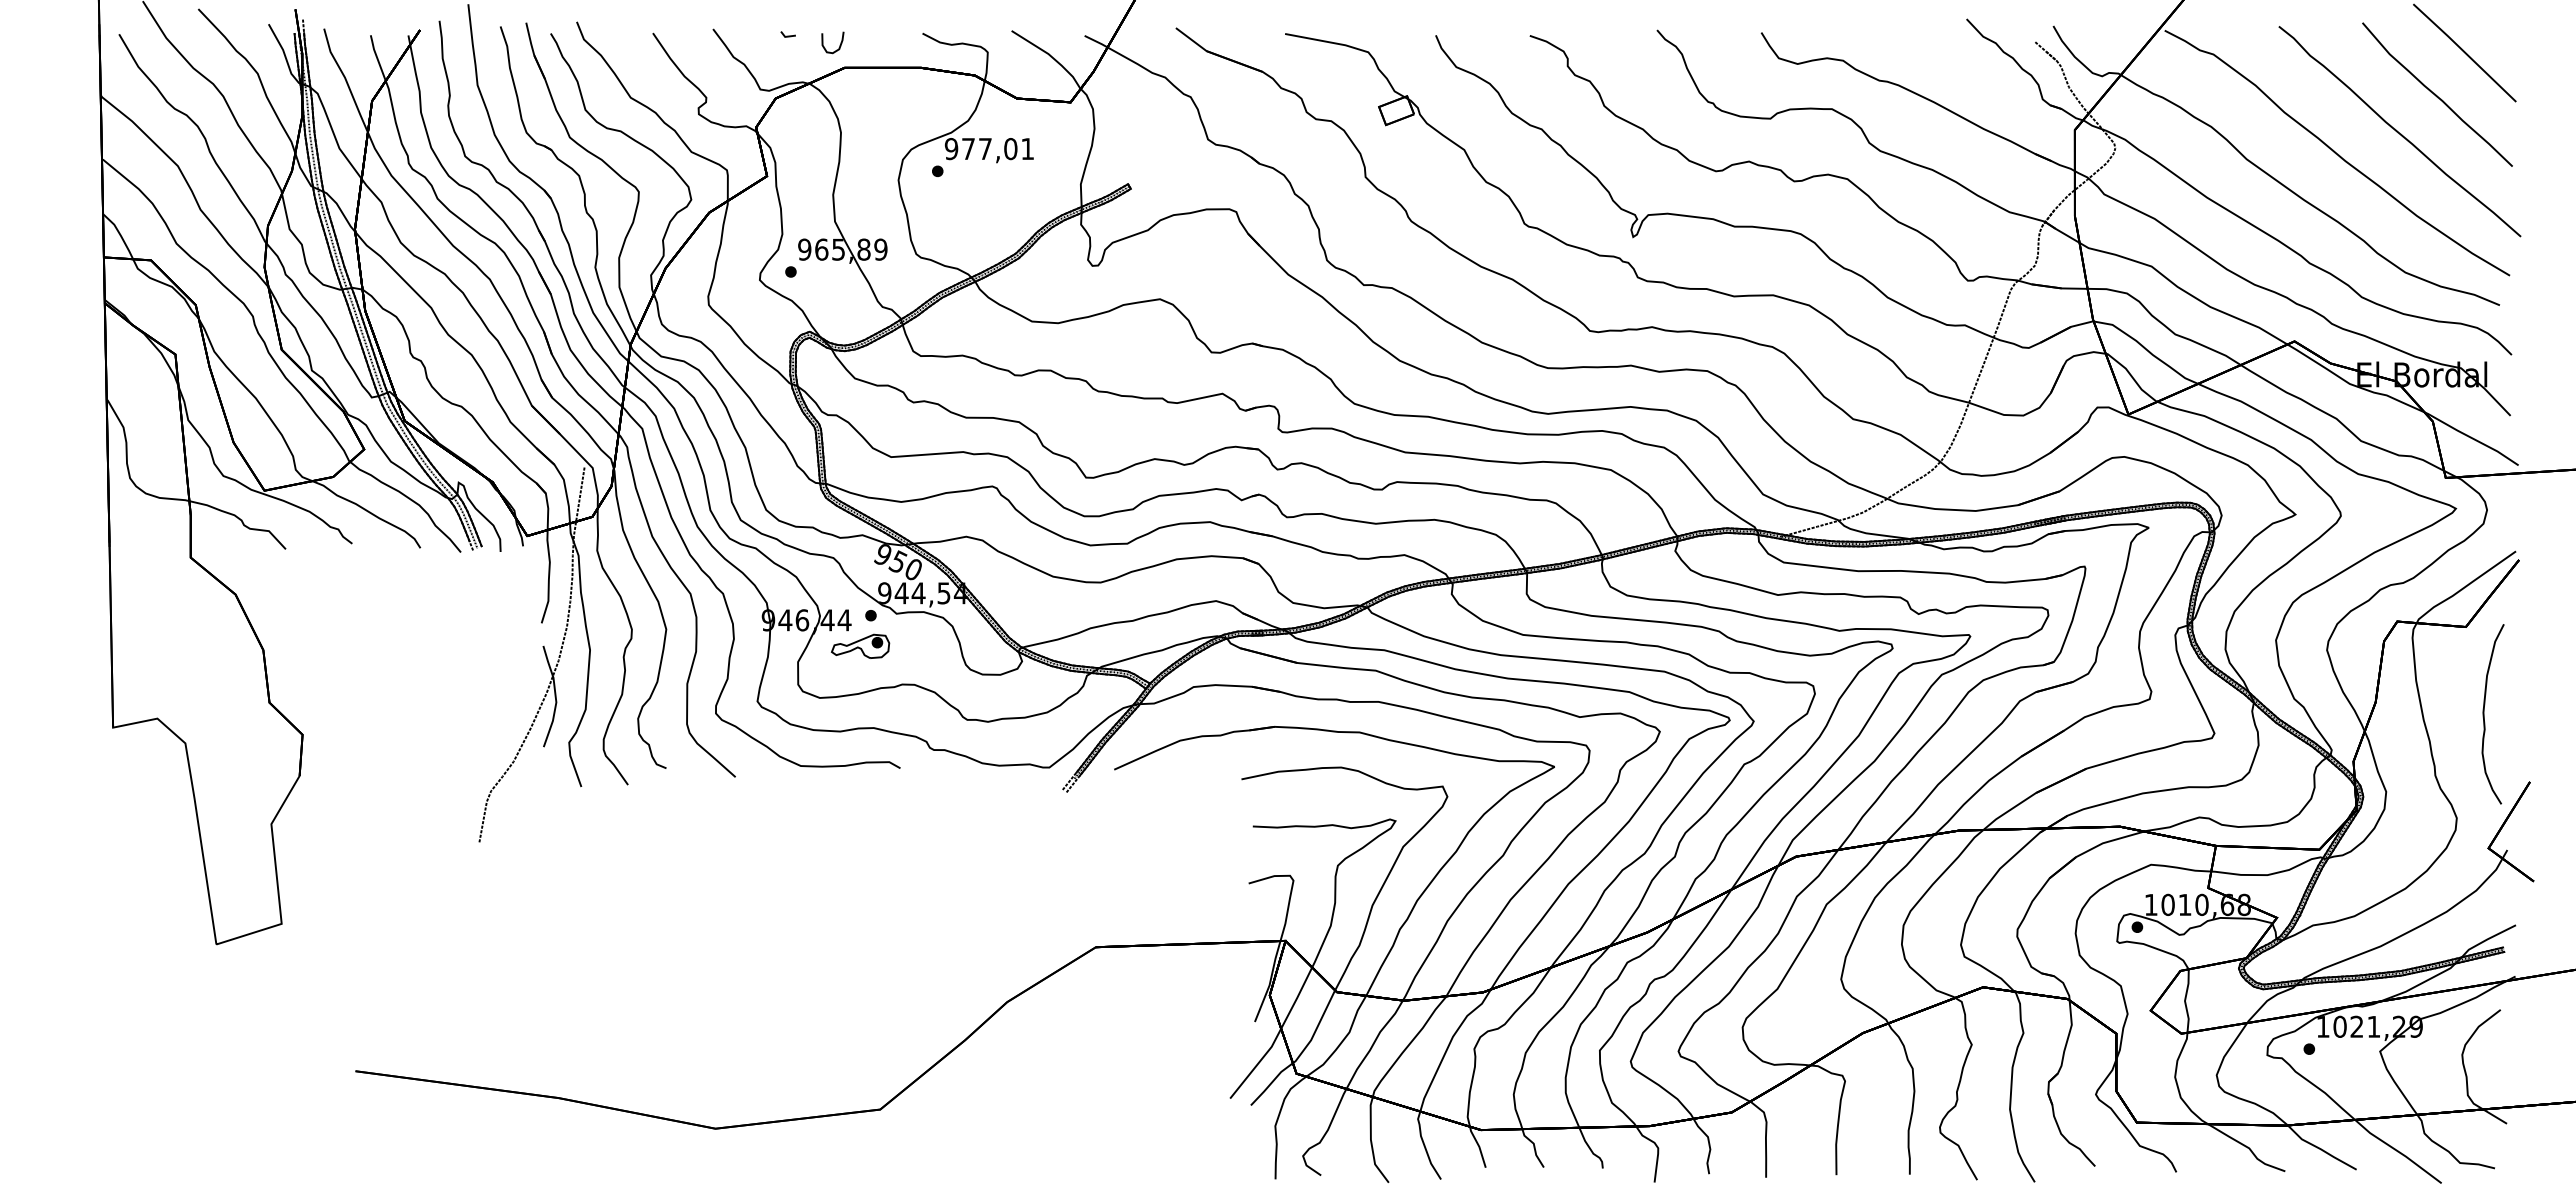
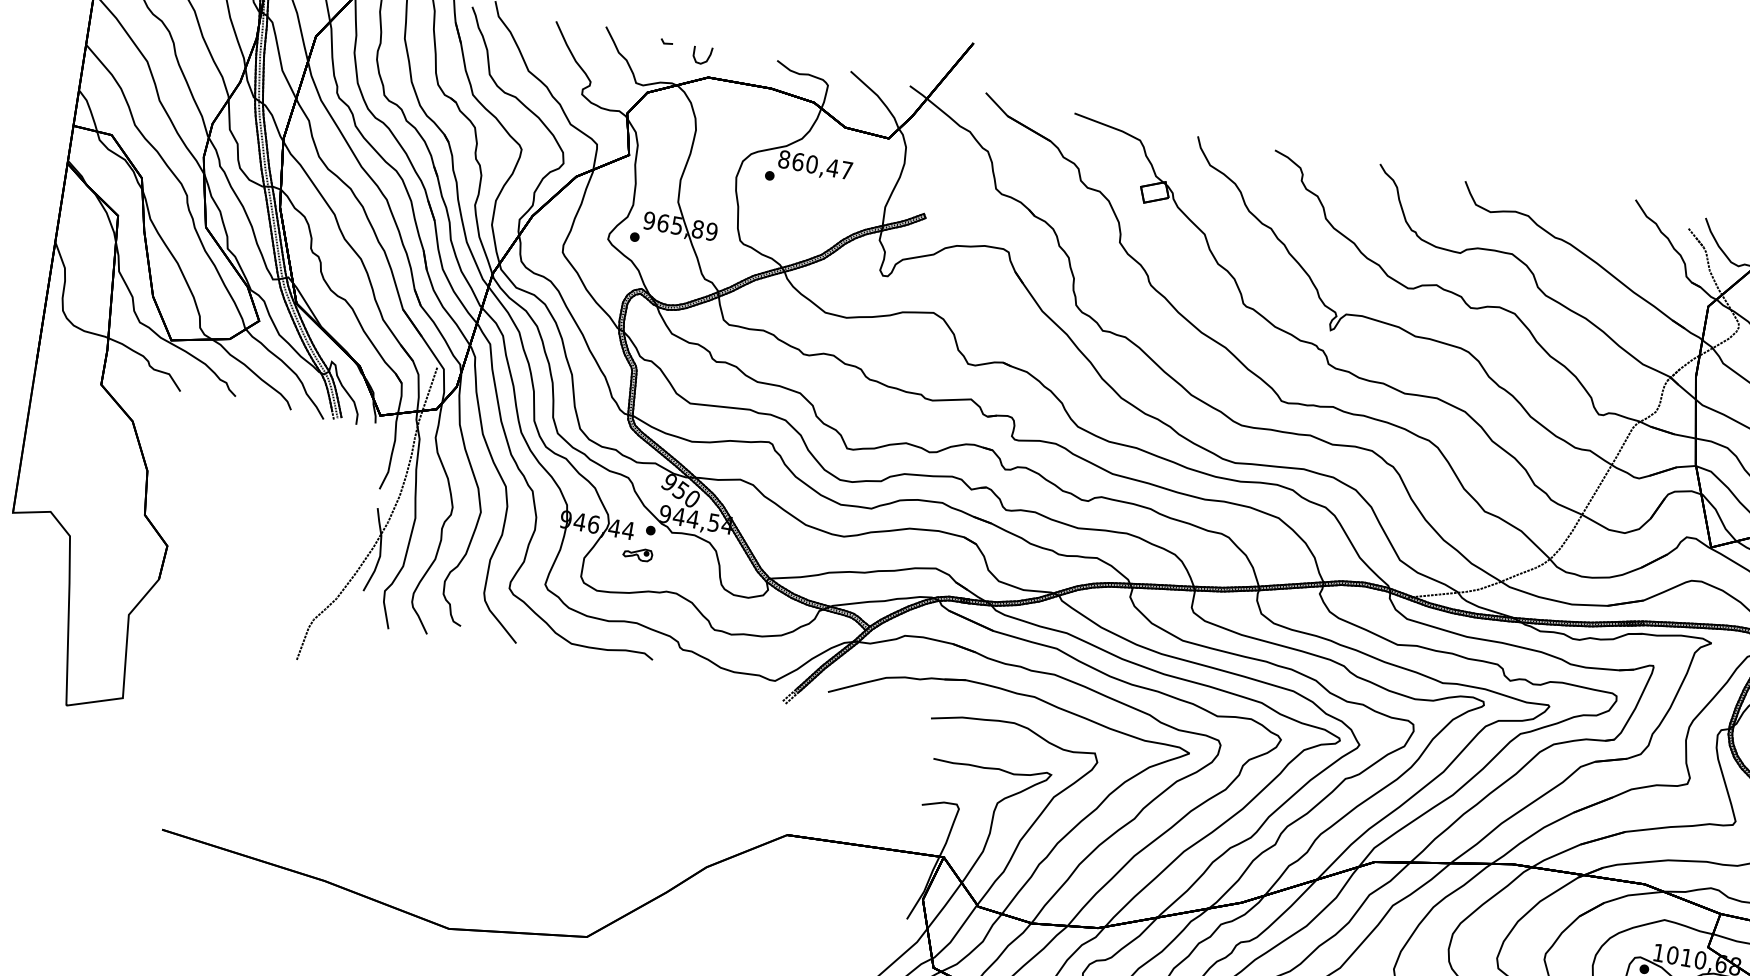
text: (988, 148) -> (814, 164), 977,01 -> 860,47
part: (860, 645) -> (637, 553), size x0.6

